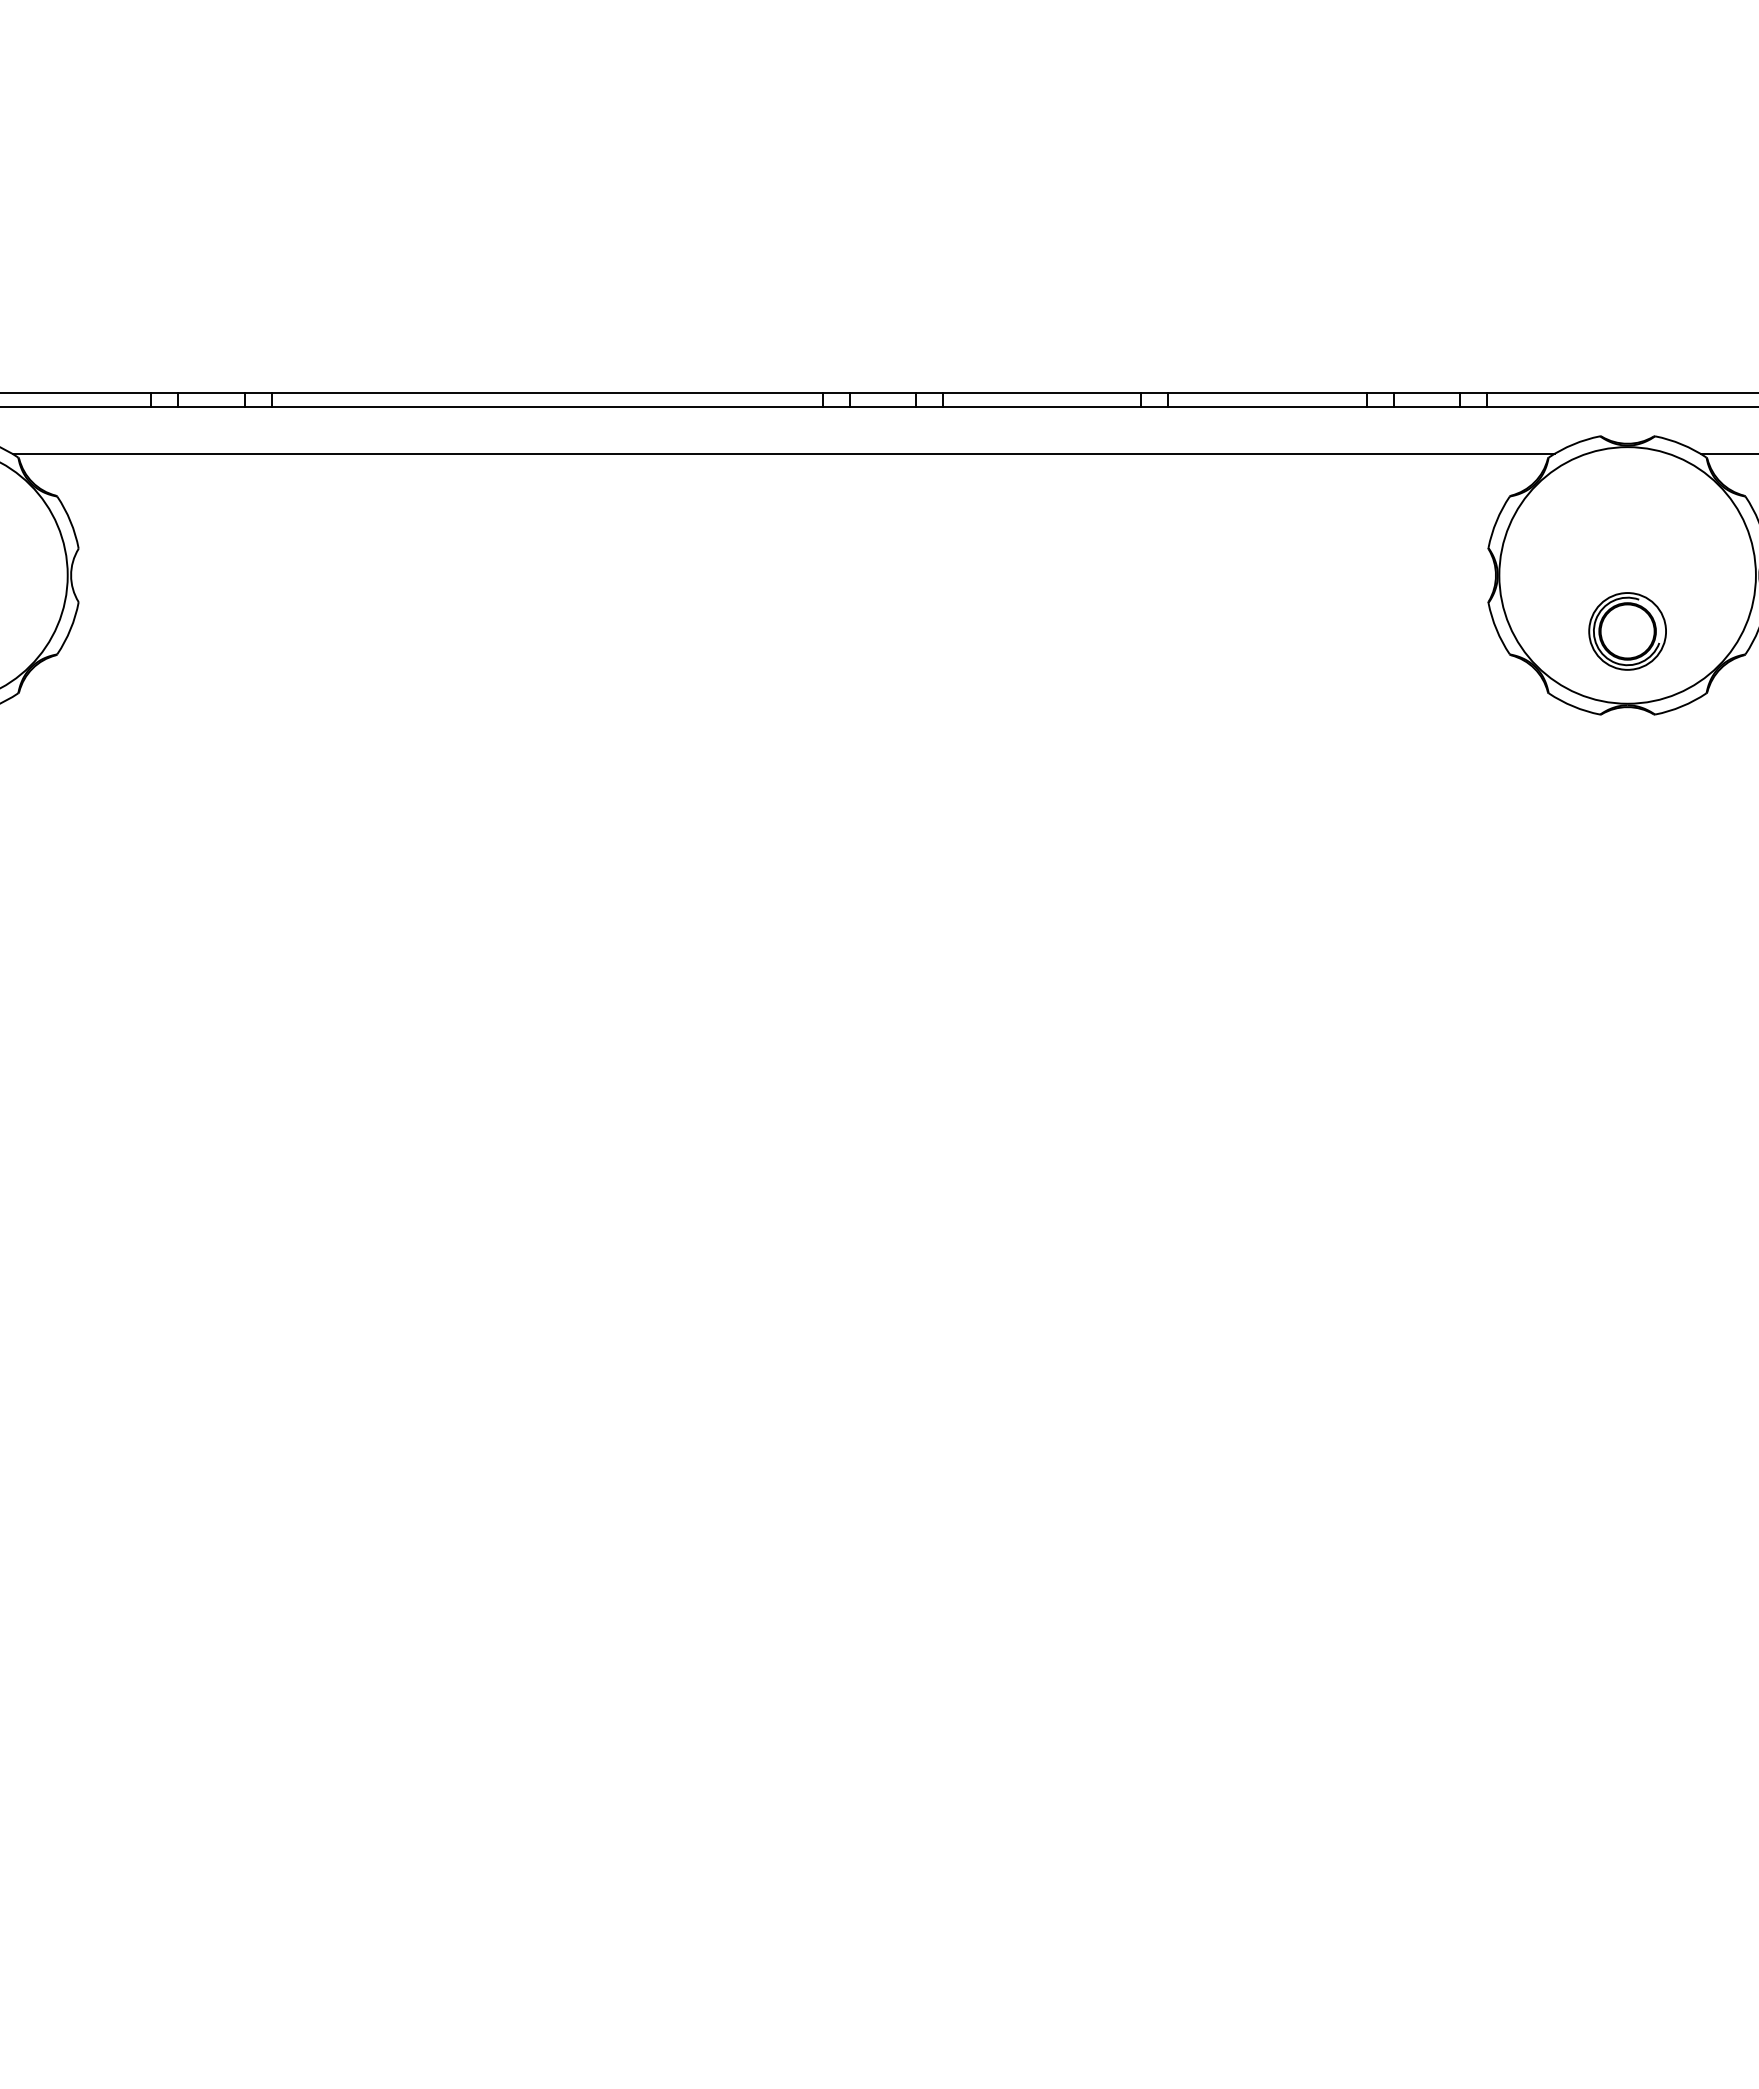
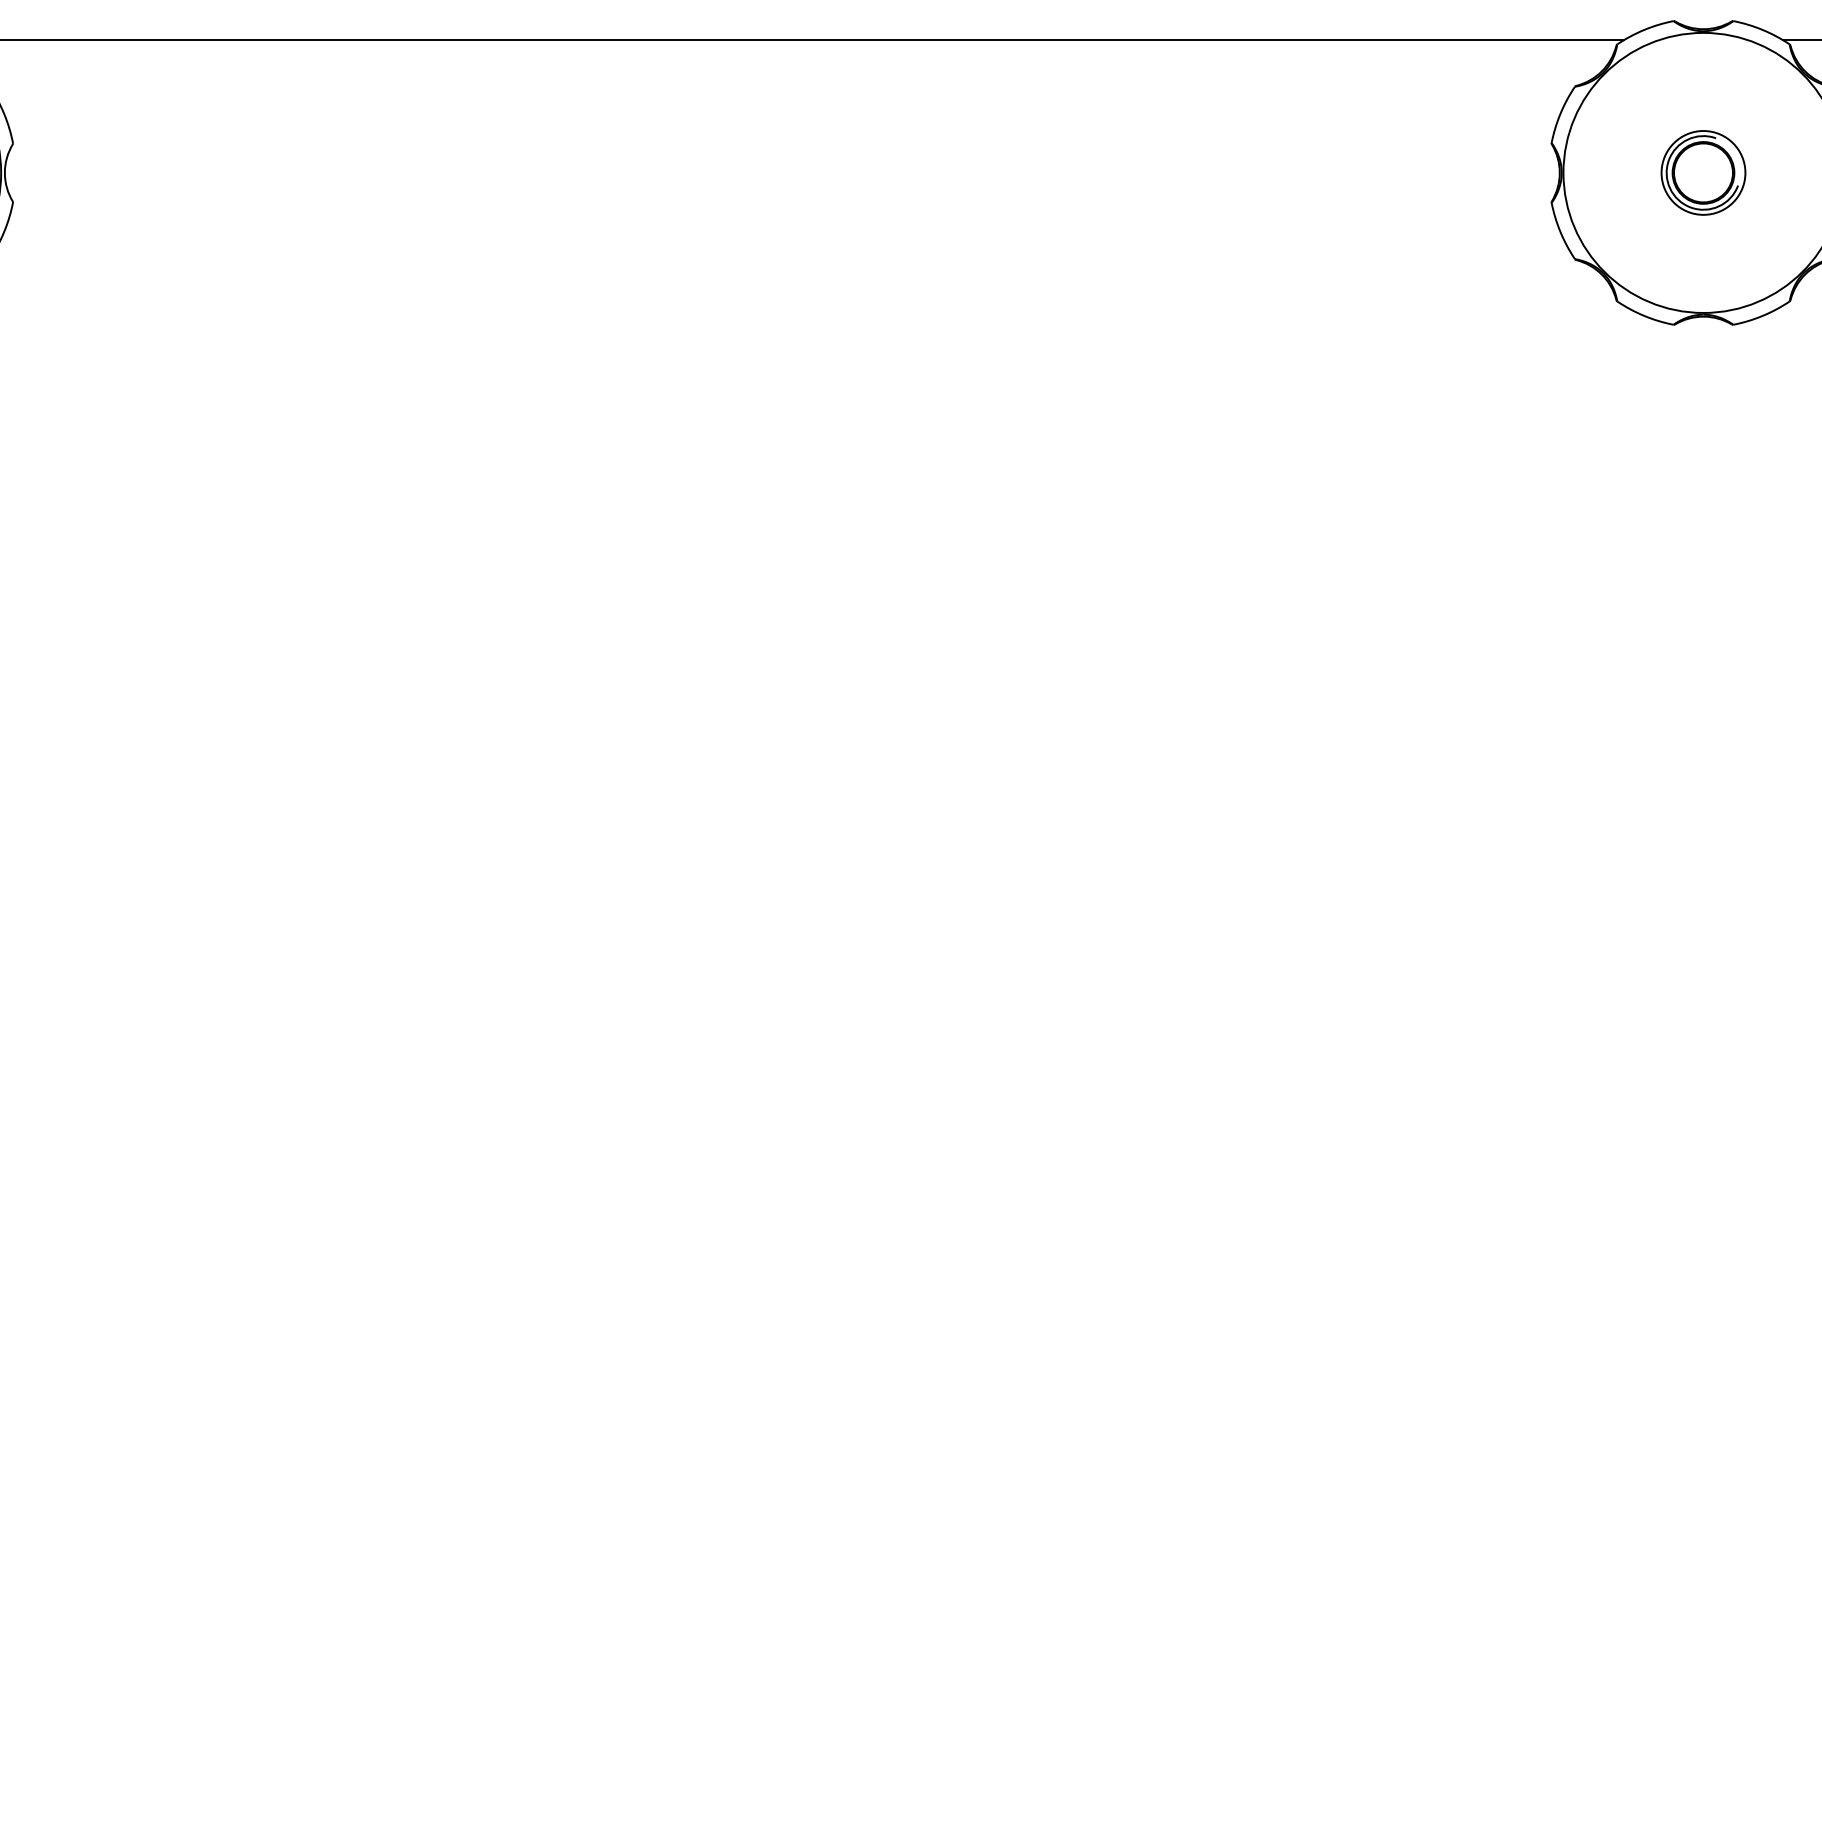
part: (1627, 631) -> (1703, 172), moved

